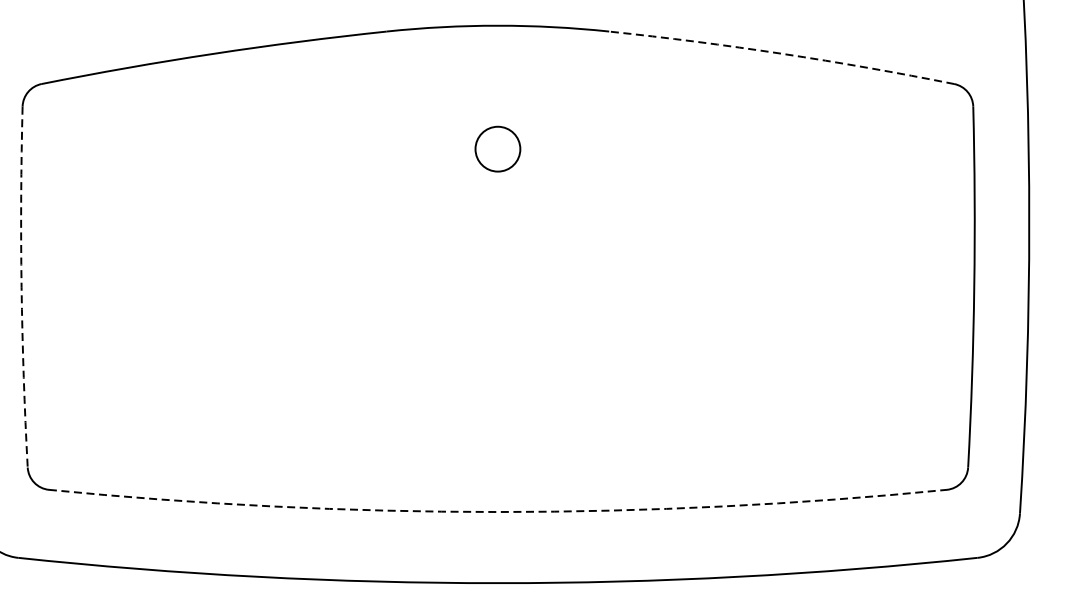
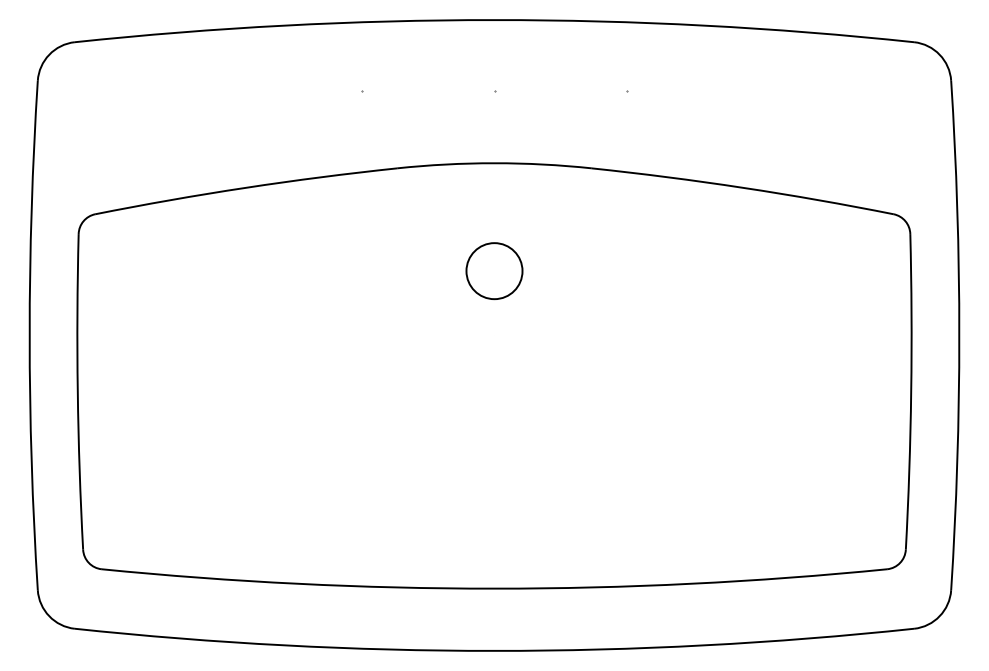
arc: (782, 53) -> (743, 187), dashed -> solid
circle: (497, 149) -> (494, 271), size x1.43
arc: (21, 286) -> (77, 391), dashed -> solid
arc: (497, 511) -> (494, 588), dashed -> solid

